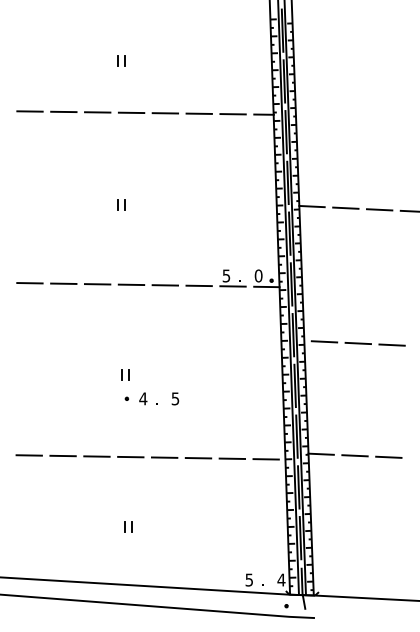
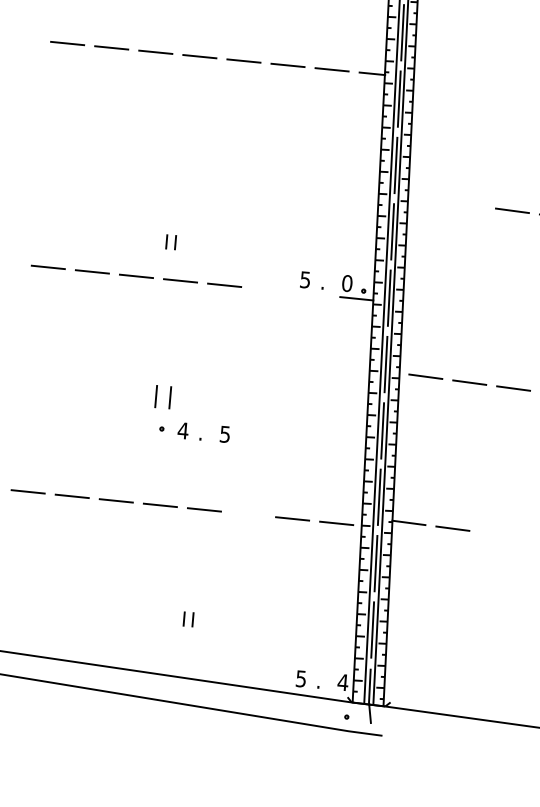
part: (121, 204) -> (170, 241), moved
line: (311, 206) -> (423, 198), removed
line: (345, 207) -> (468, 203), removed
line: (198, 285) -> (267, 289), removed
line: (232, 286) -> (312, 294), removed
part: (125, 374) -> (162, 397), size x1.6
line: (388, 456) -> (496, 533), removed
line: (198, 458) -> (248, 514), removed
part: (128, 526) -> (188, 618), moved

